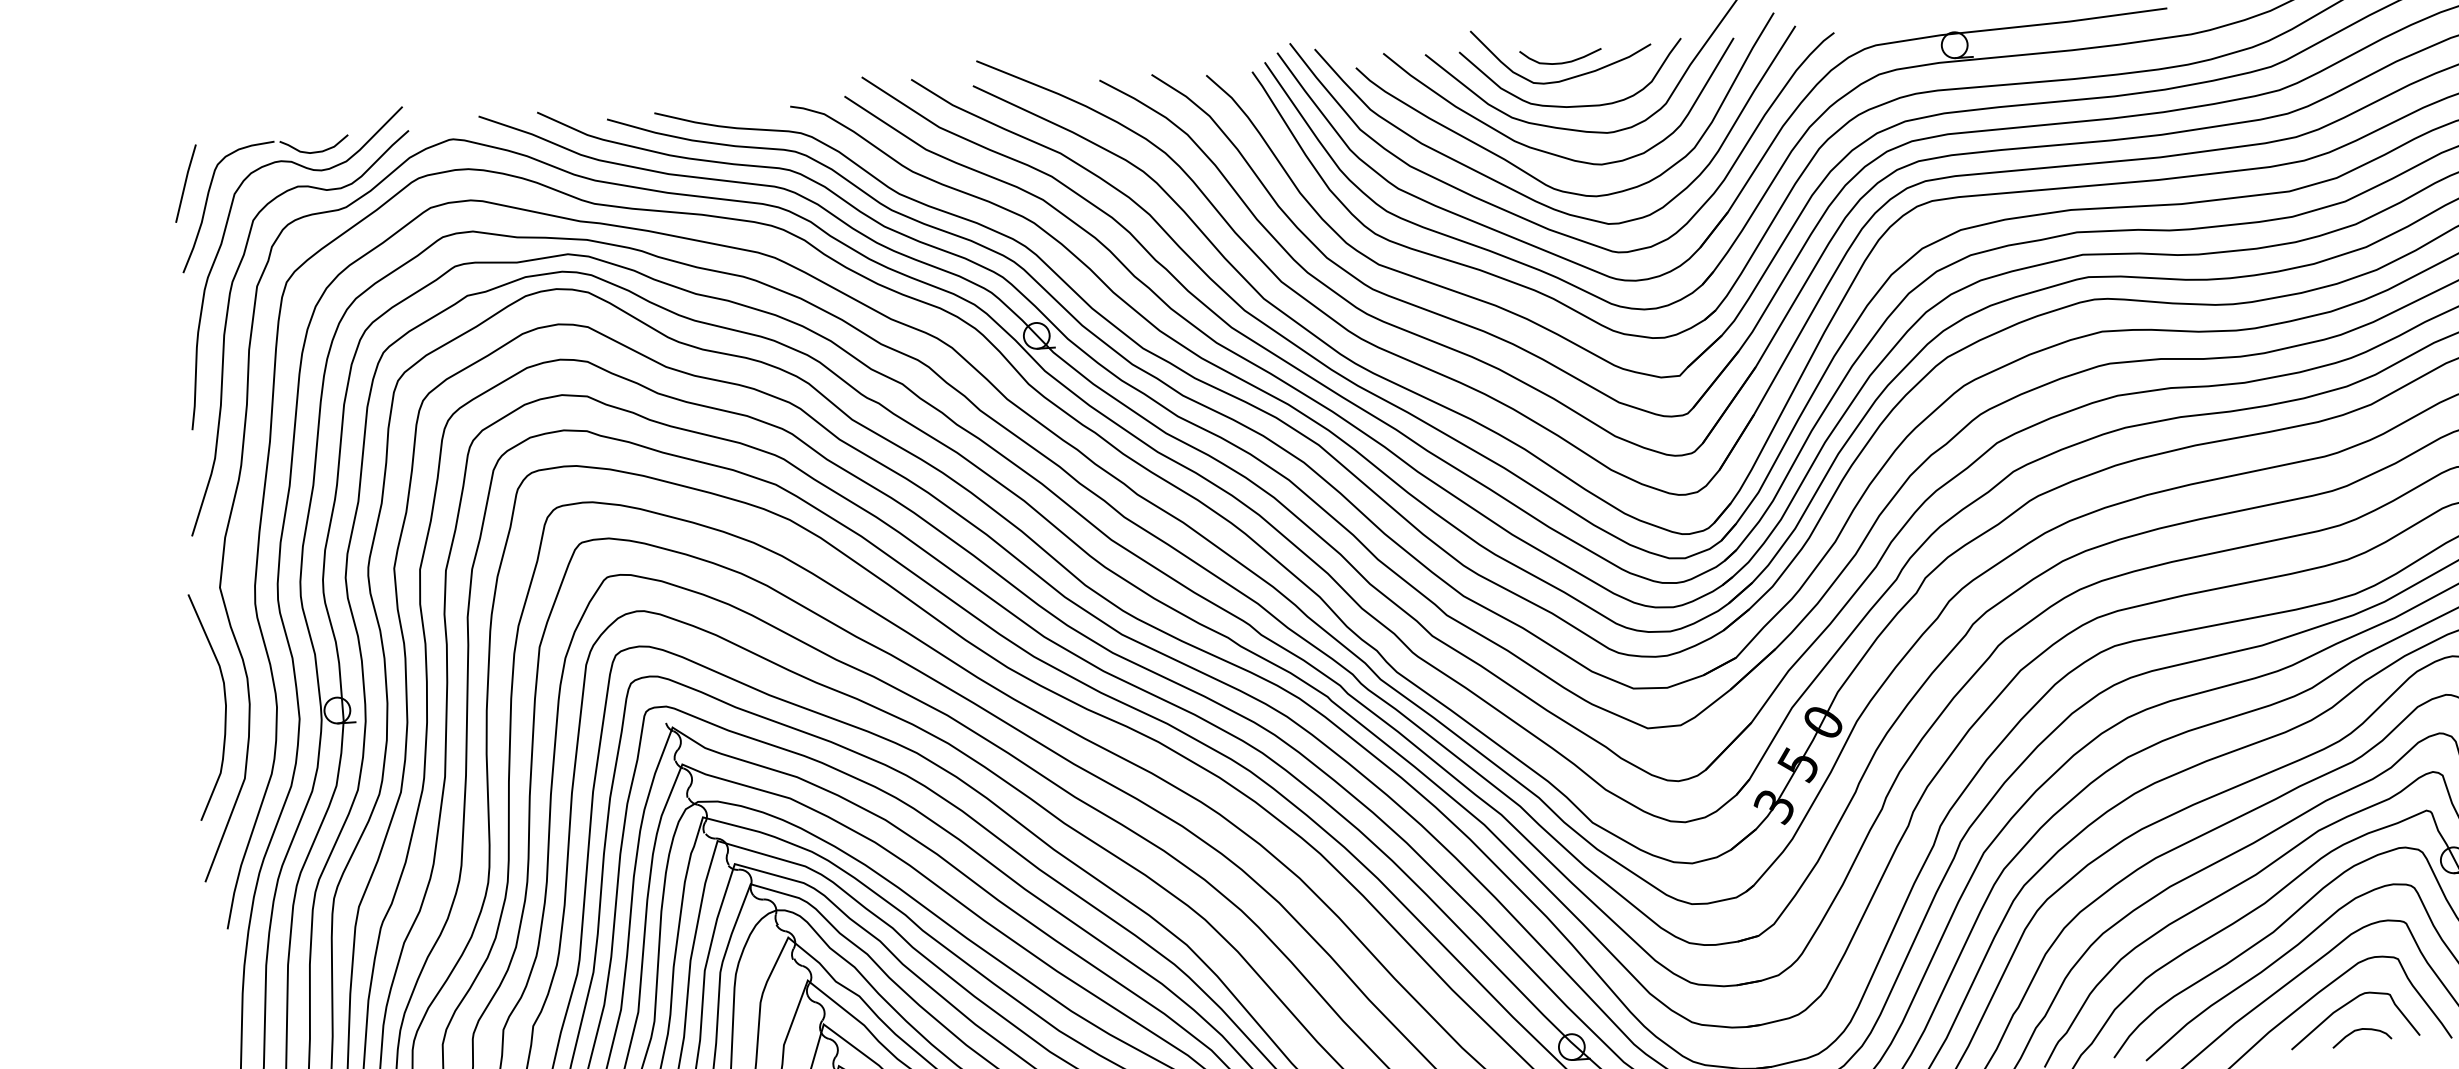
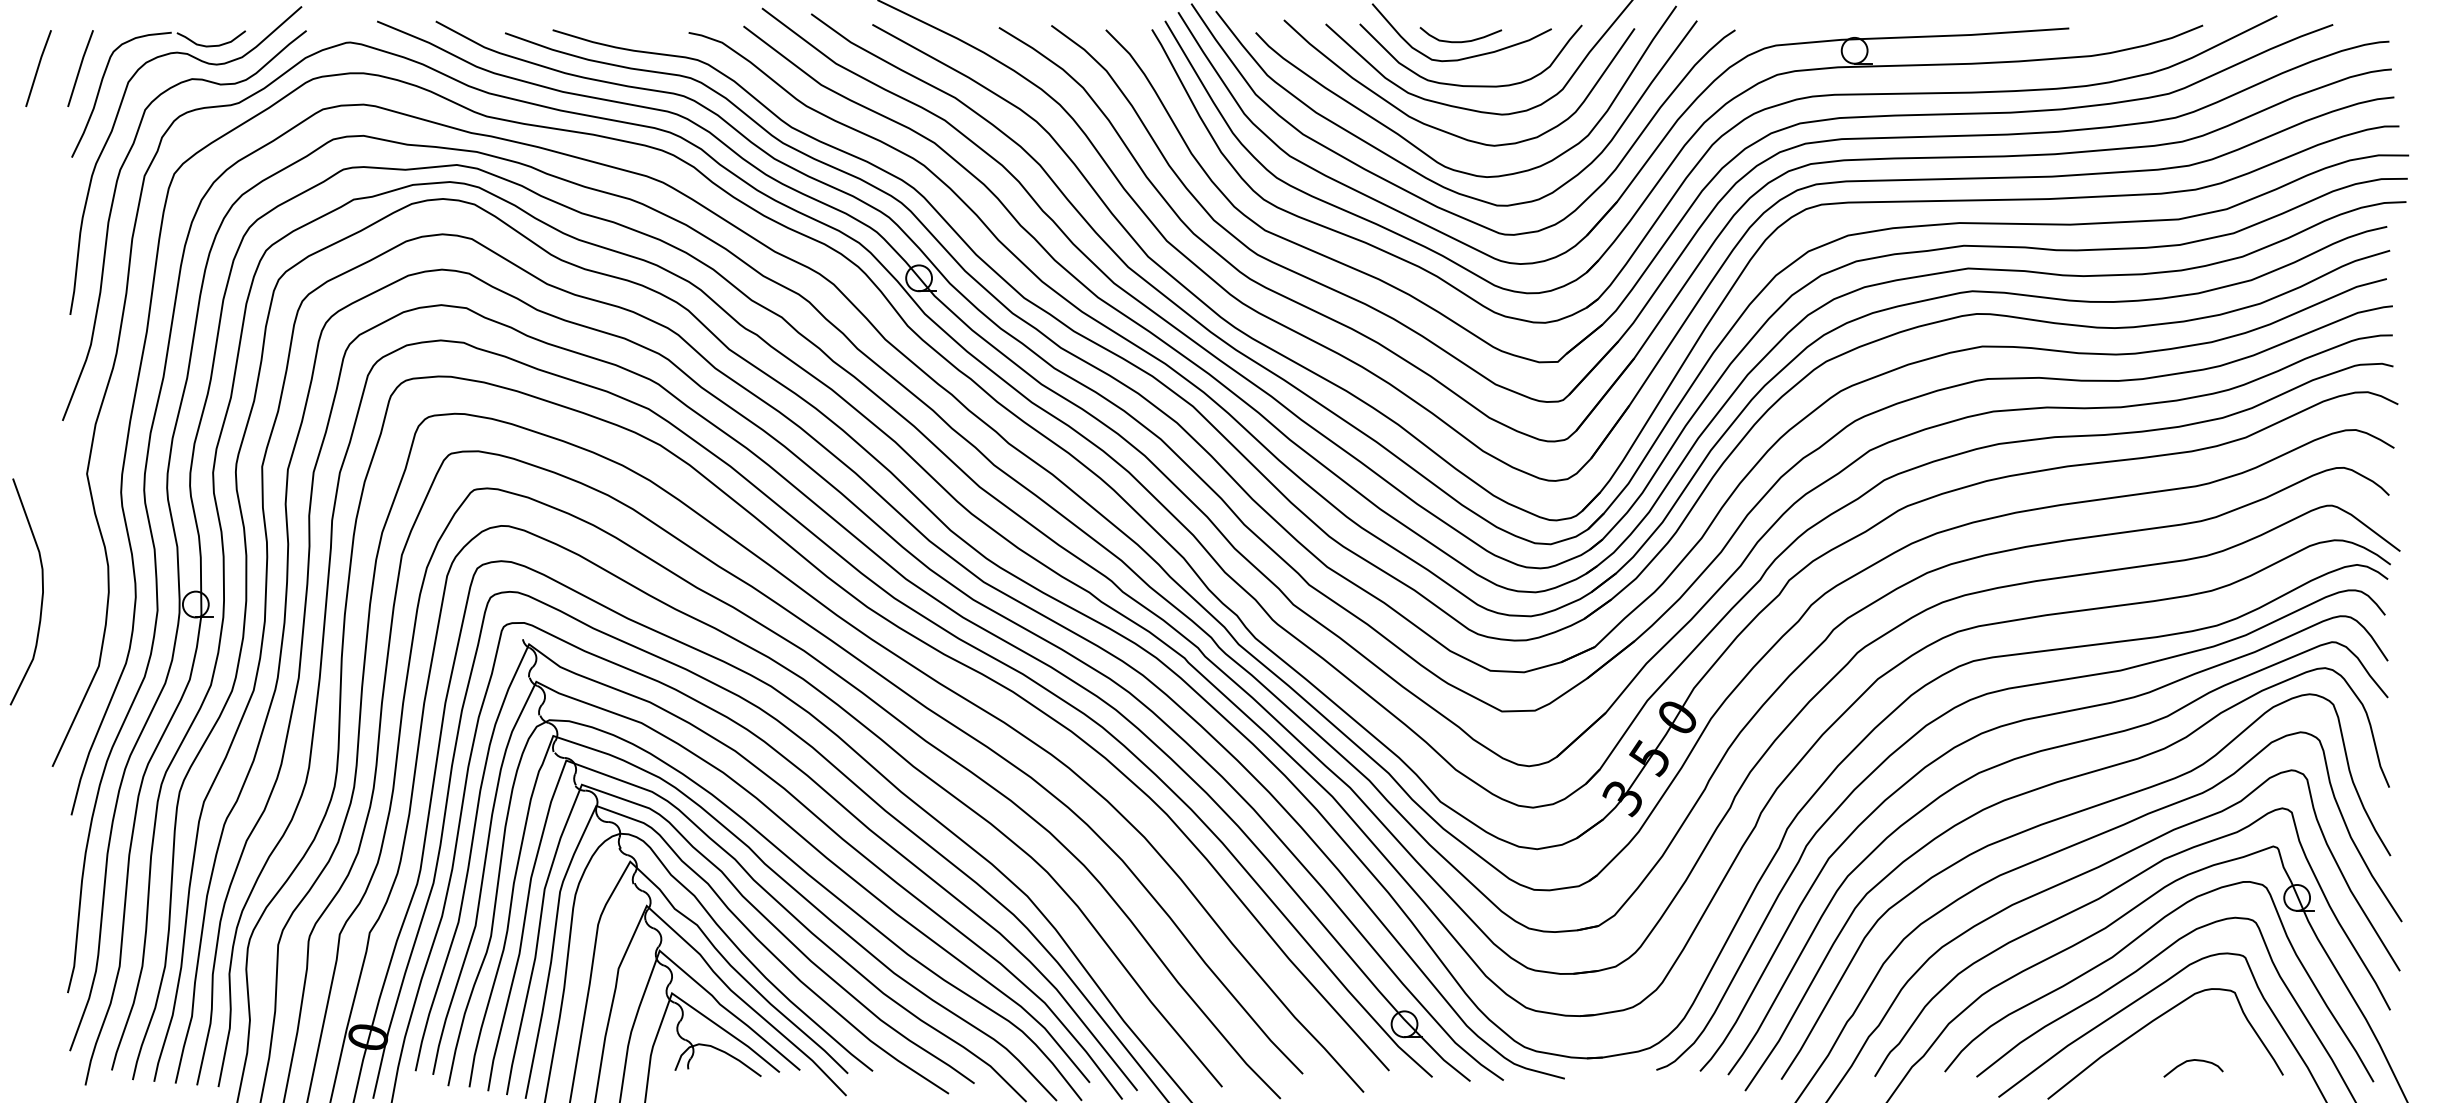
line: (143, 186) -> (38, 68), added
curve: (224, 709) -> (41, 595), moved
curve: (2346, 1005) -> (2180, 1035), removed

